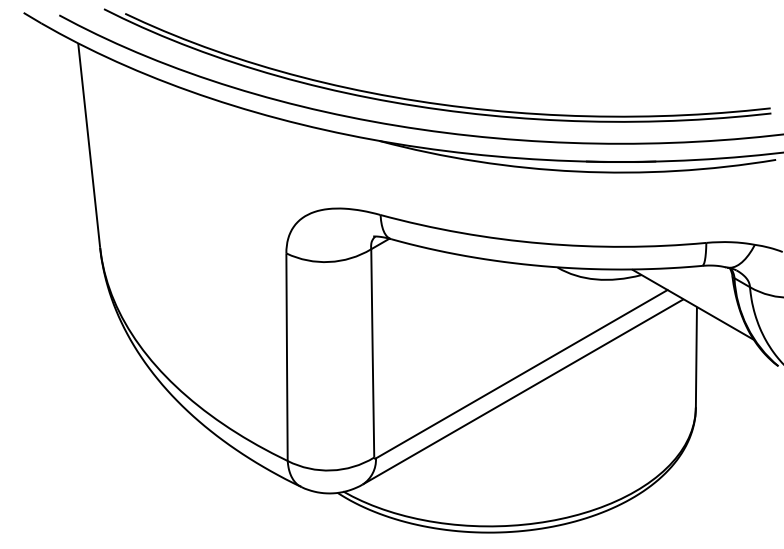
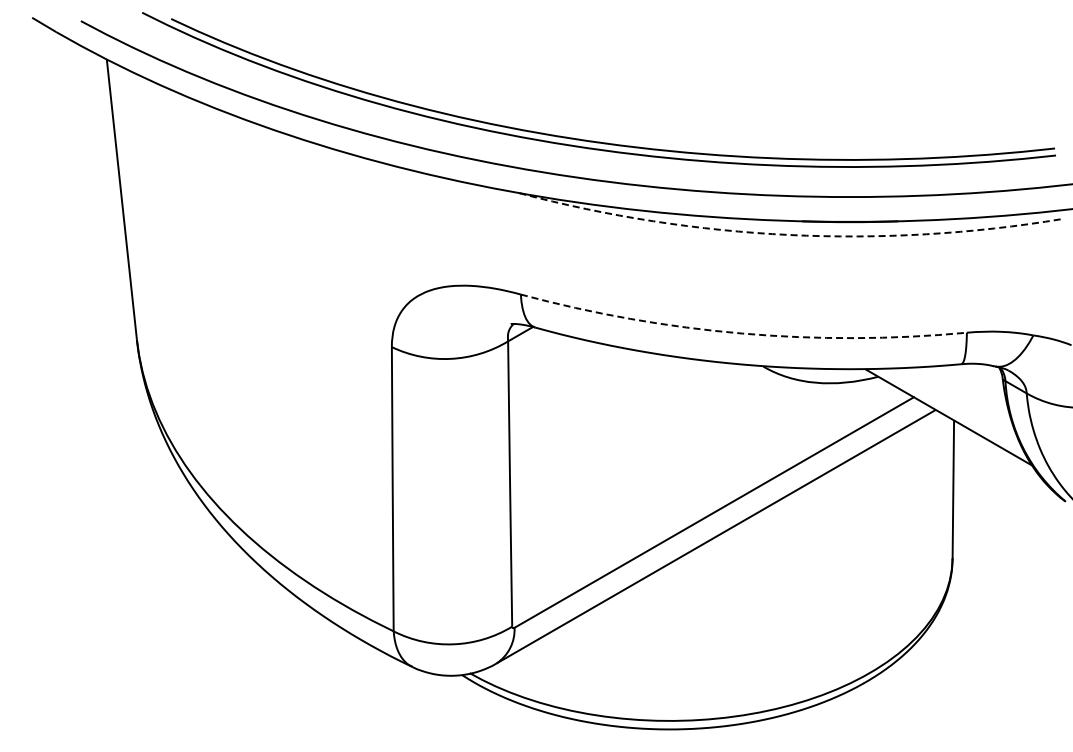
arc: (576, 171) -> (789, 235), solid -> dashed
arc: (542, 243) -> (742, 333), solid -> dashed

